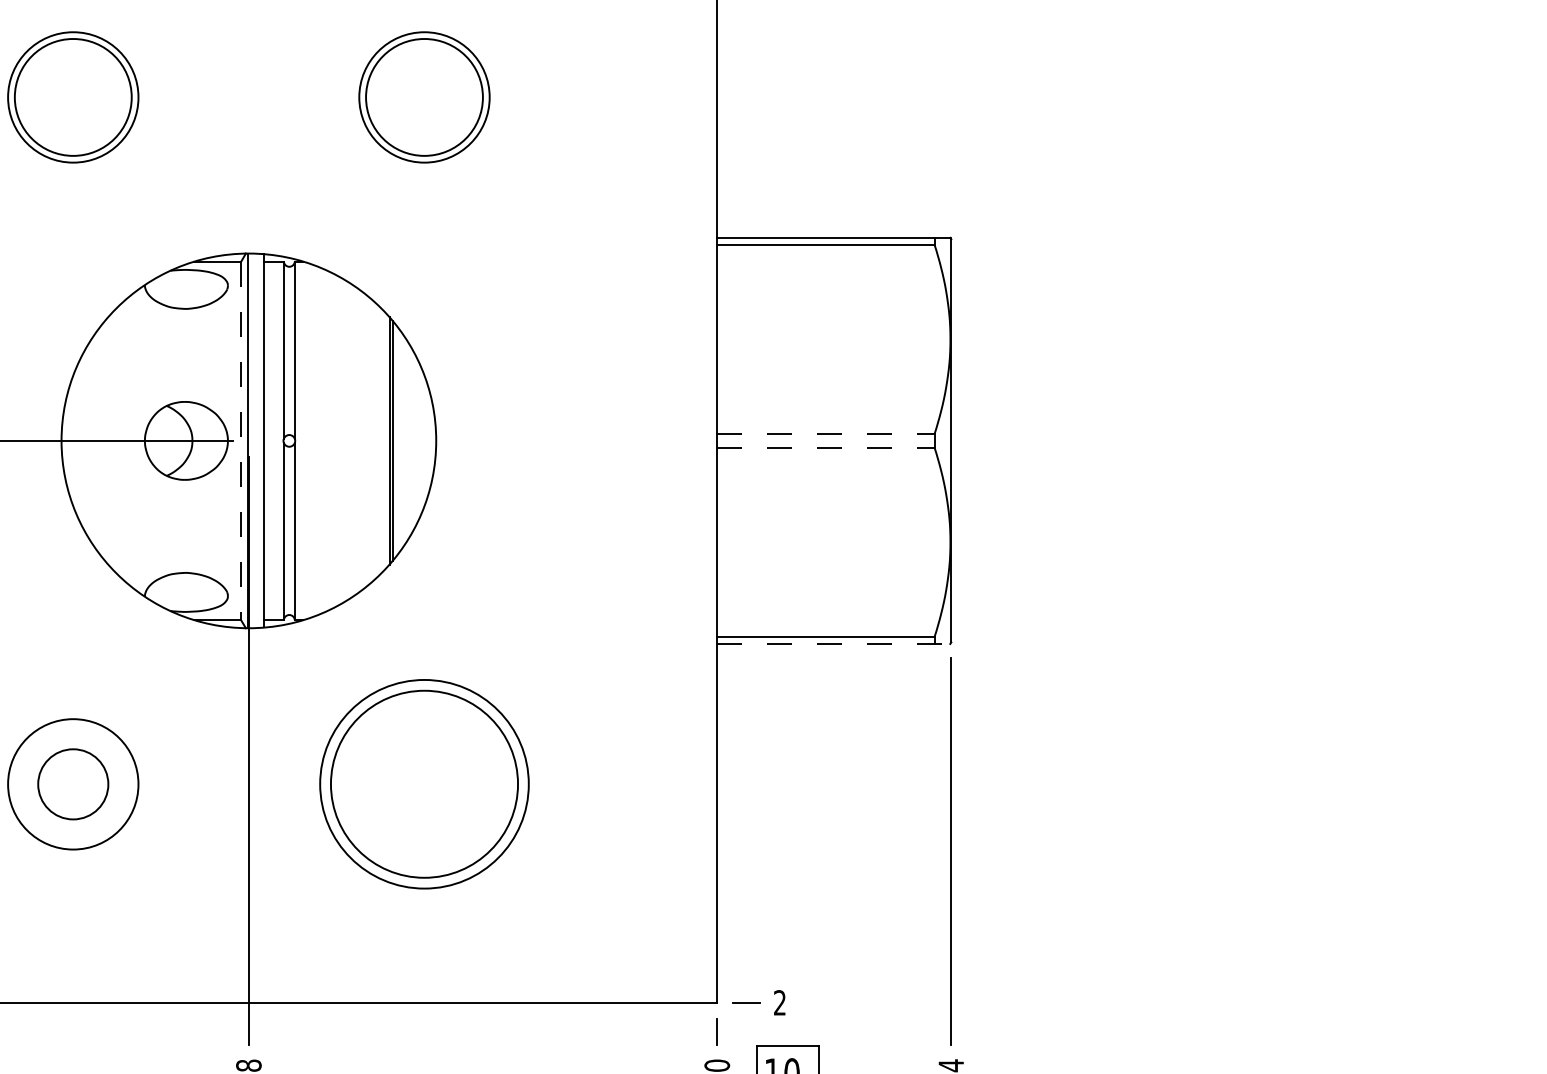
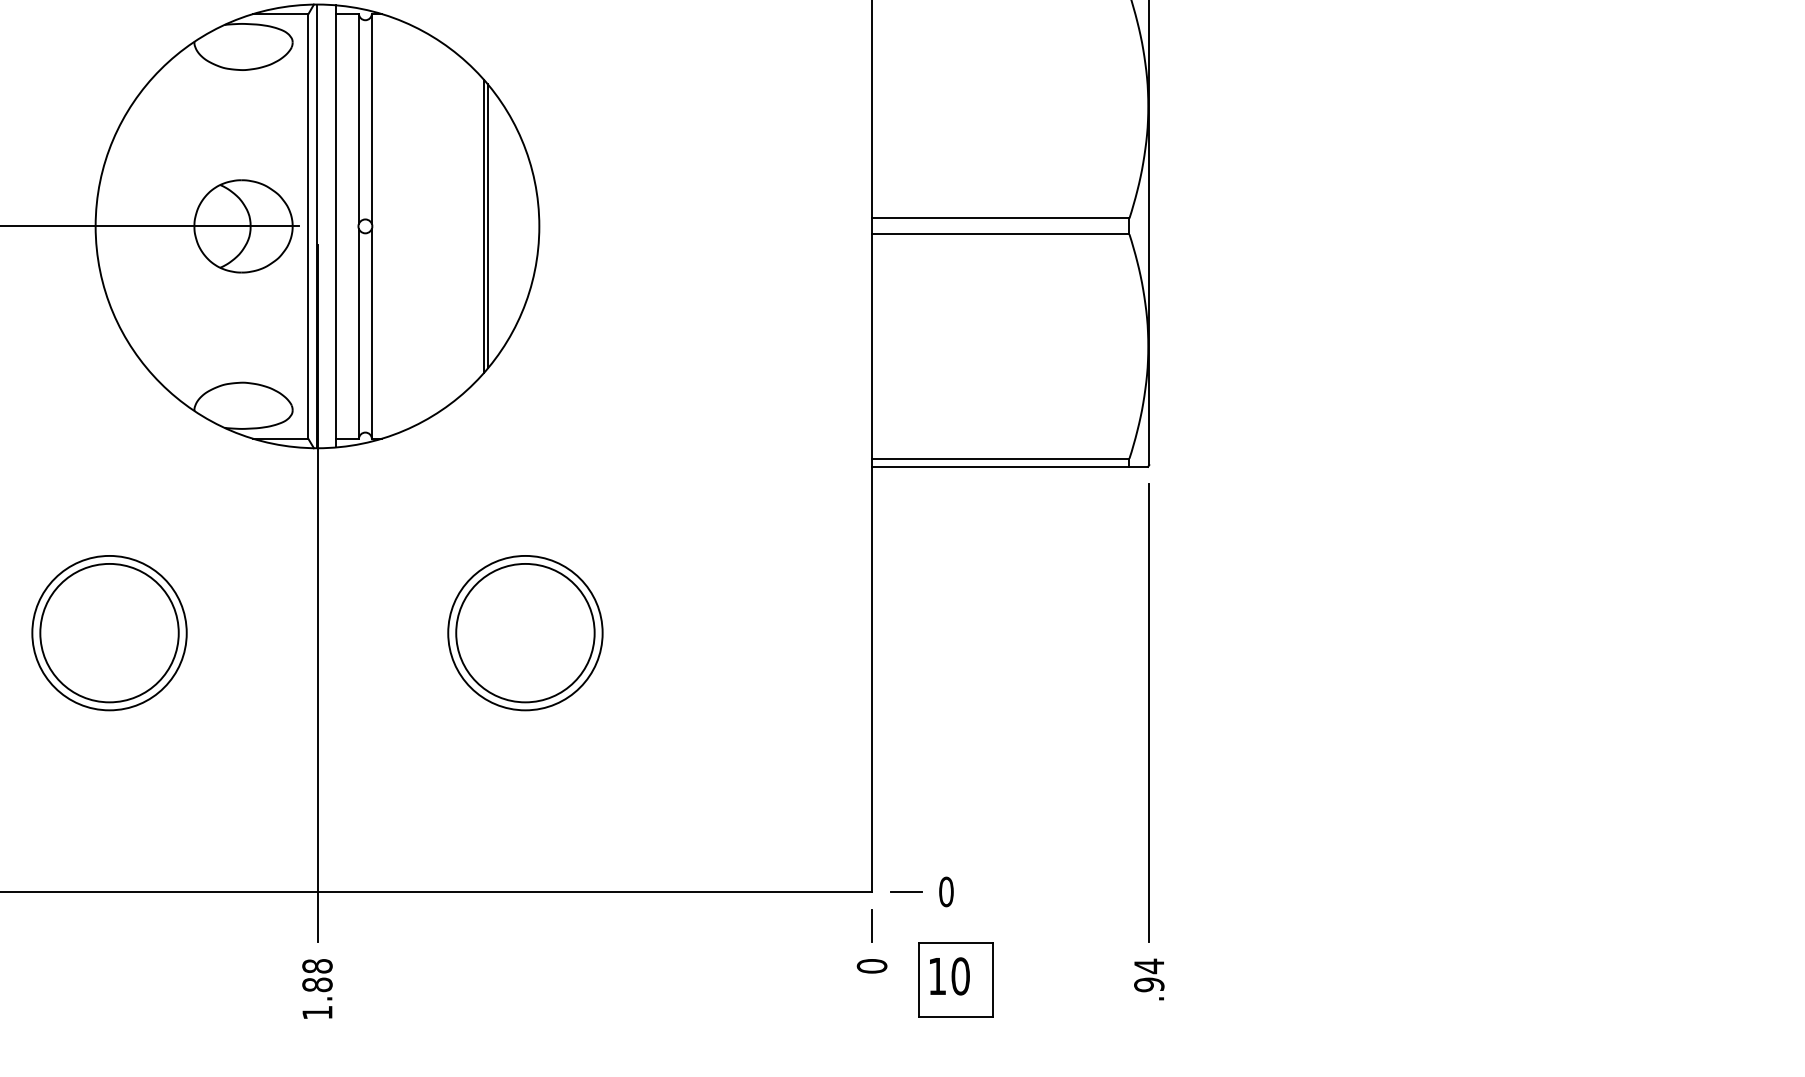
line: (825, 434) -> (1000, 218), dashed -> solid
line: (241, 441) -> (308, 227), dashed -> solid
line: (825, 447) -> (1000, 234), dashed -> solid
line: (833, 643) -> (1009, 466), dashed -> solid
circle: (72, 783) -> (108, 632), size x1.67
part: (424, 784) -> (525, 633), size x0.62
text: (779, 1002) -> (945, 891), 2 -> 0

